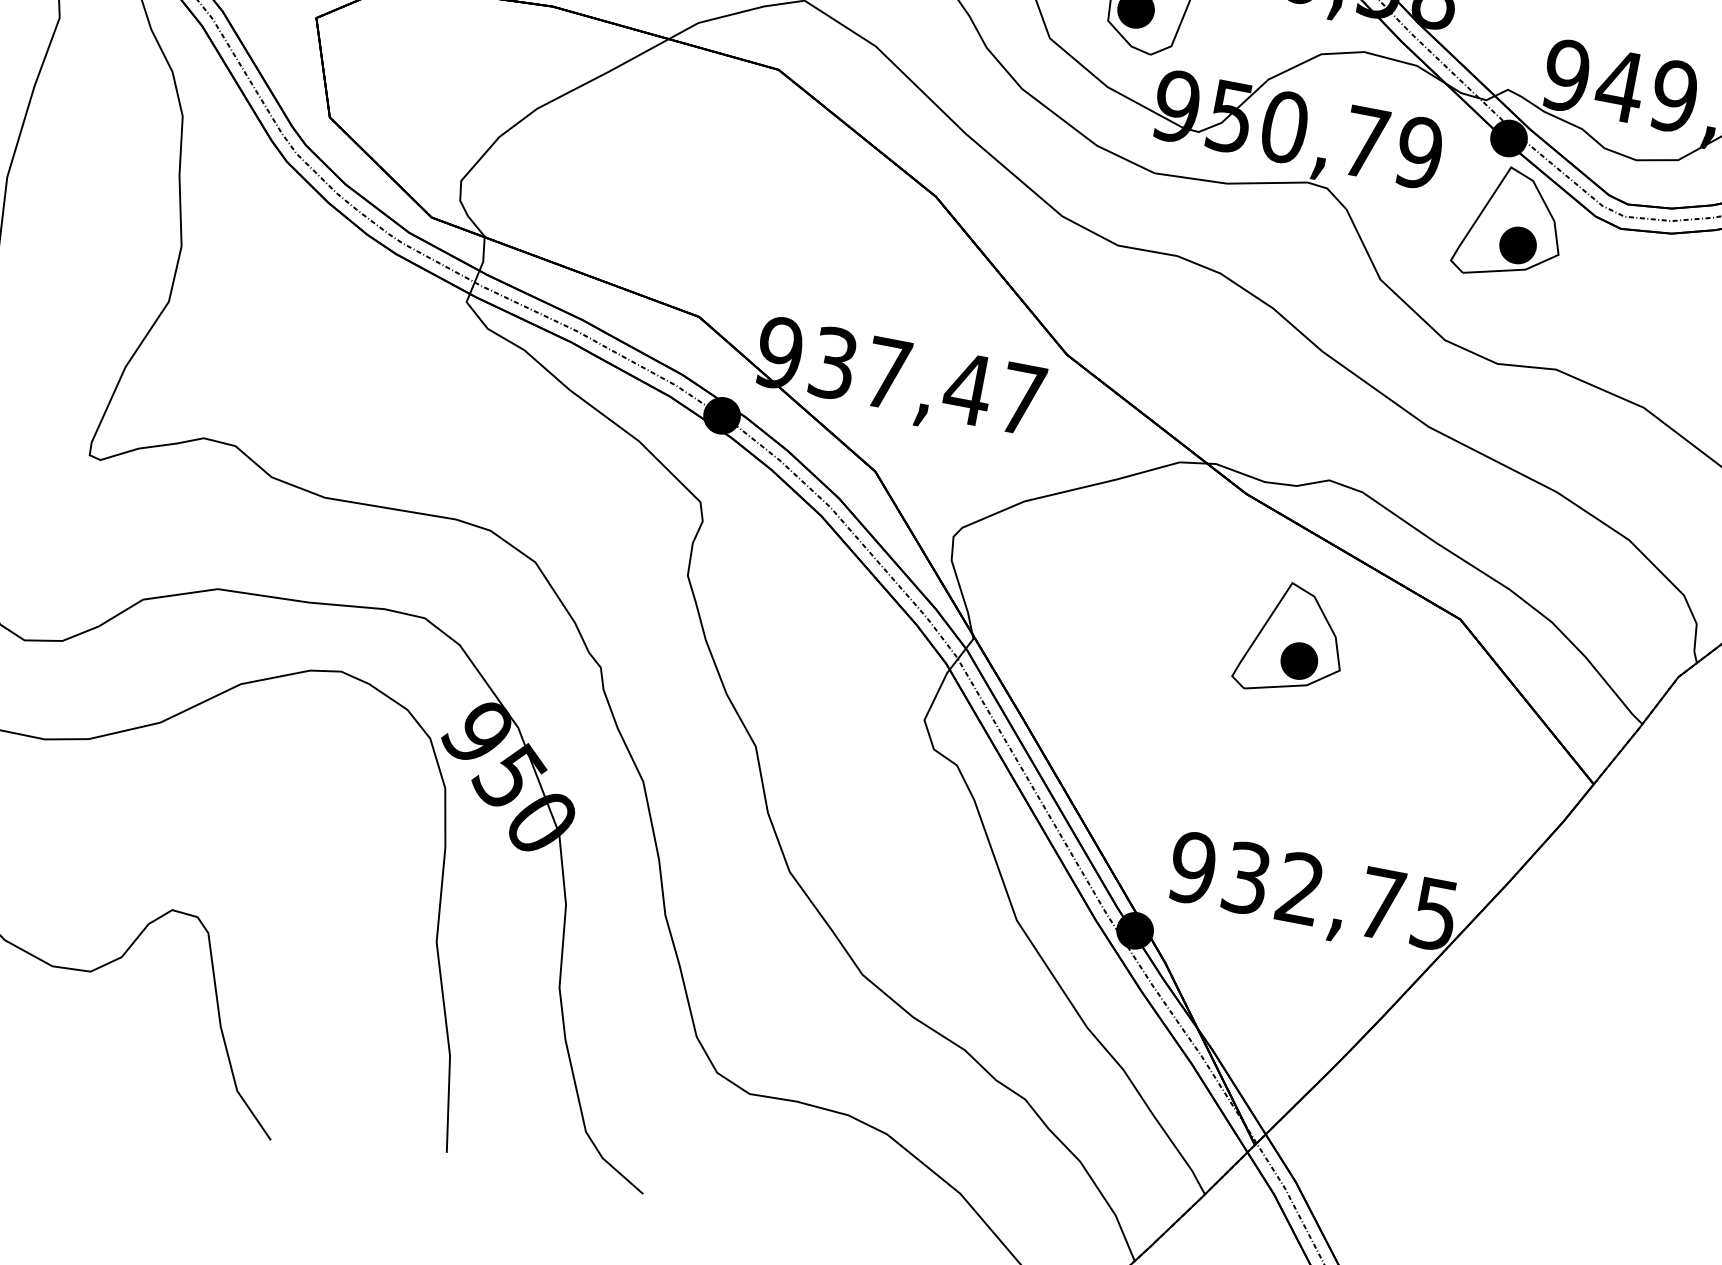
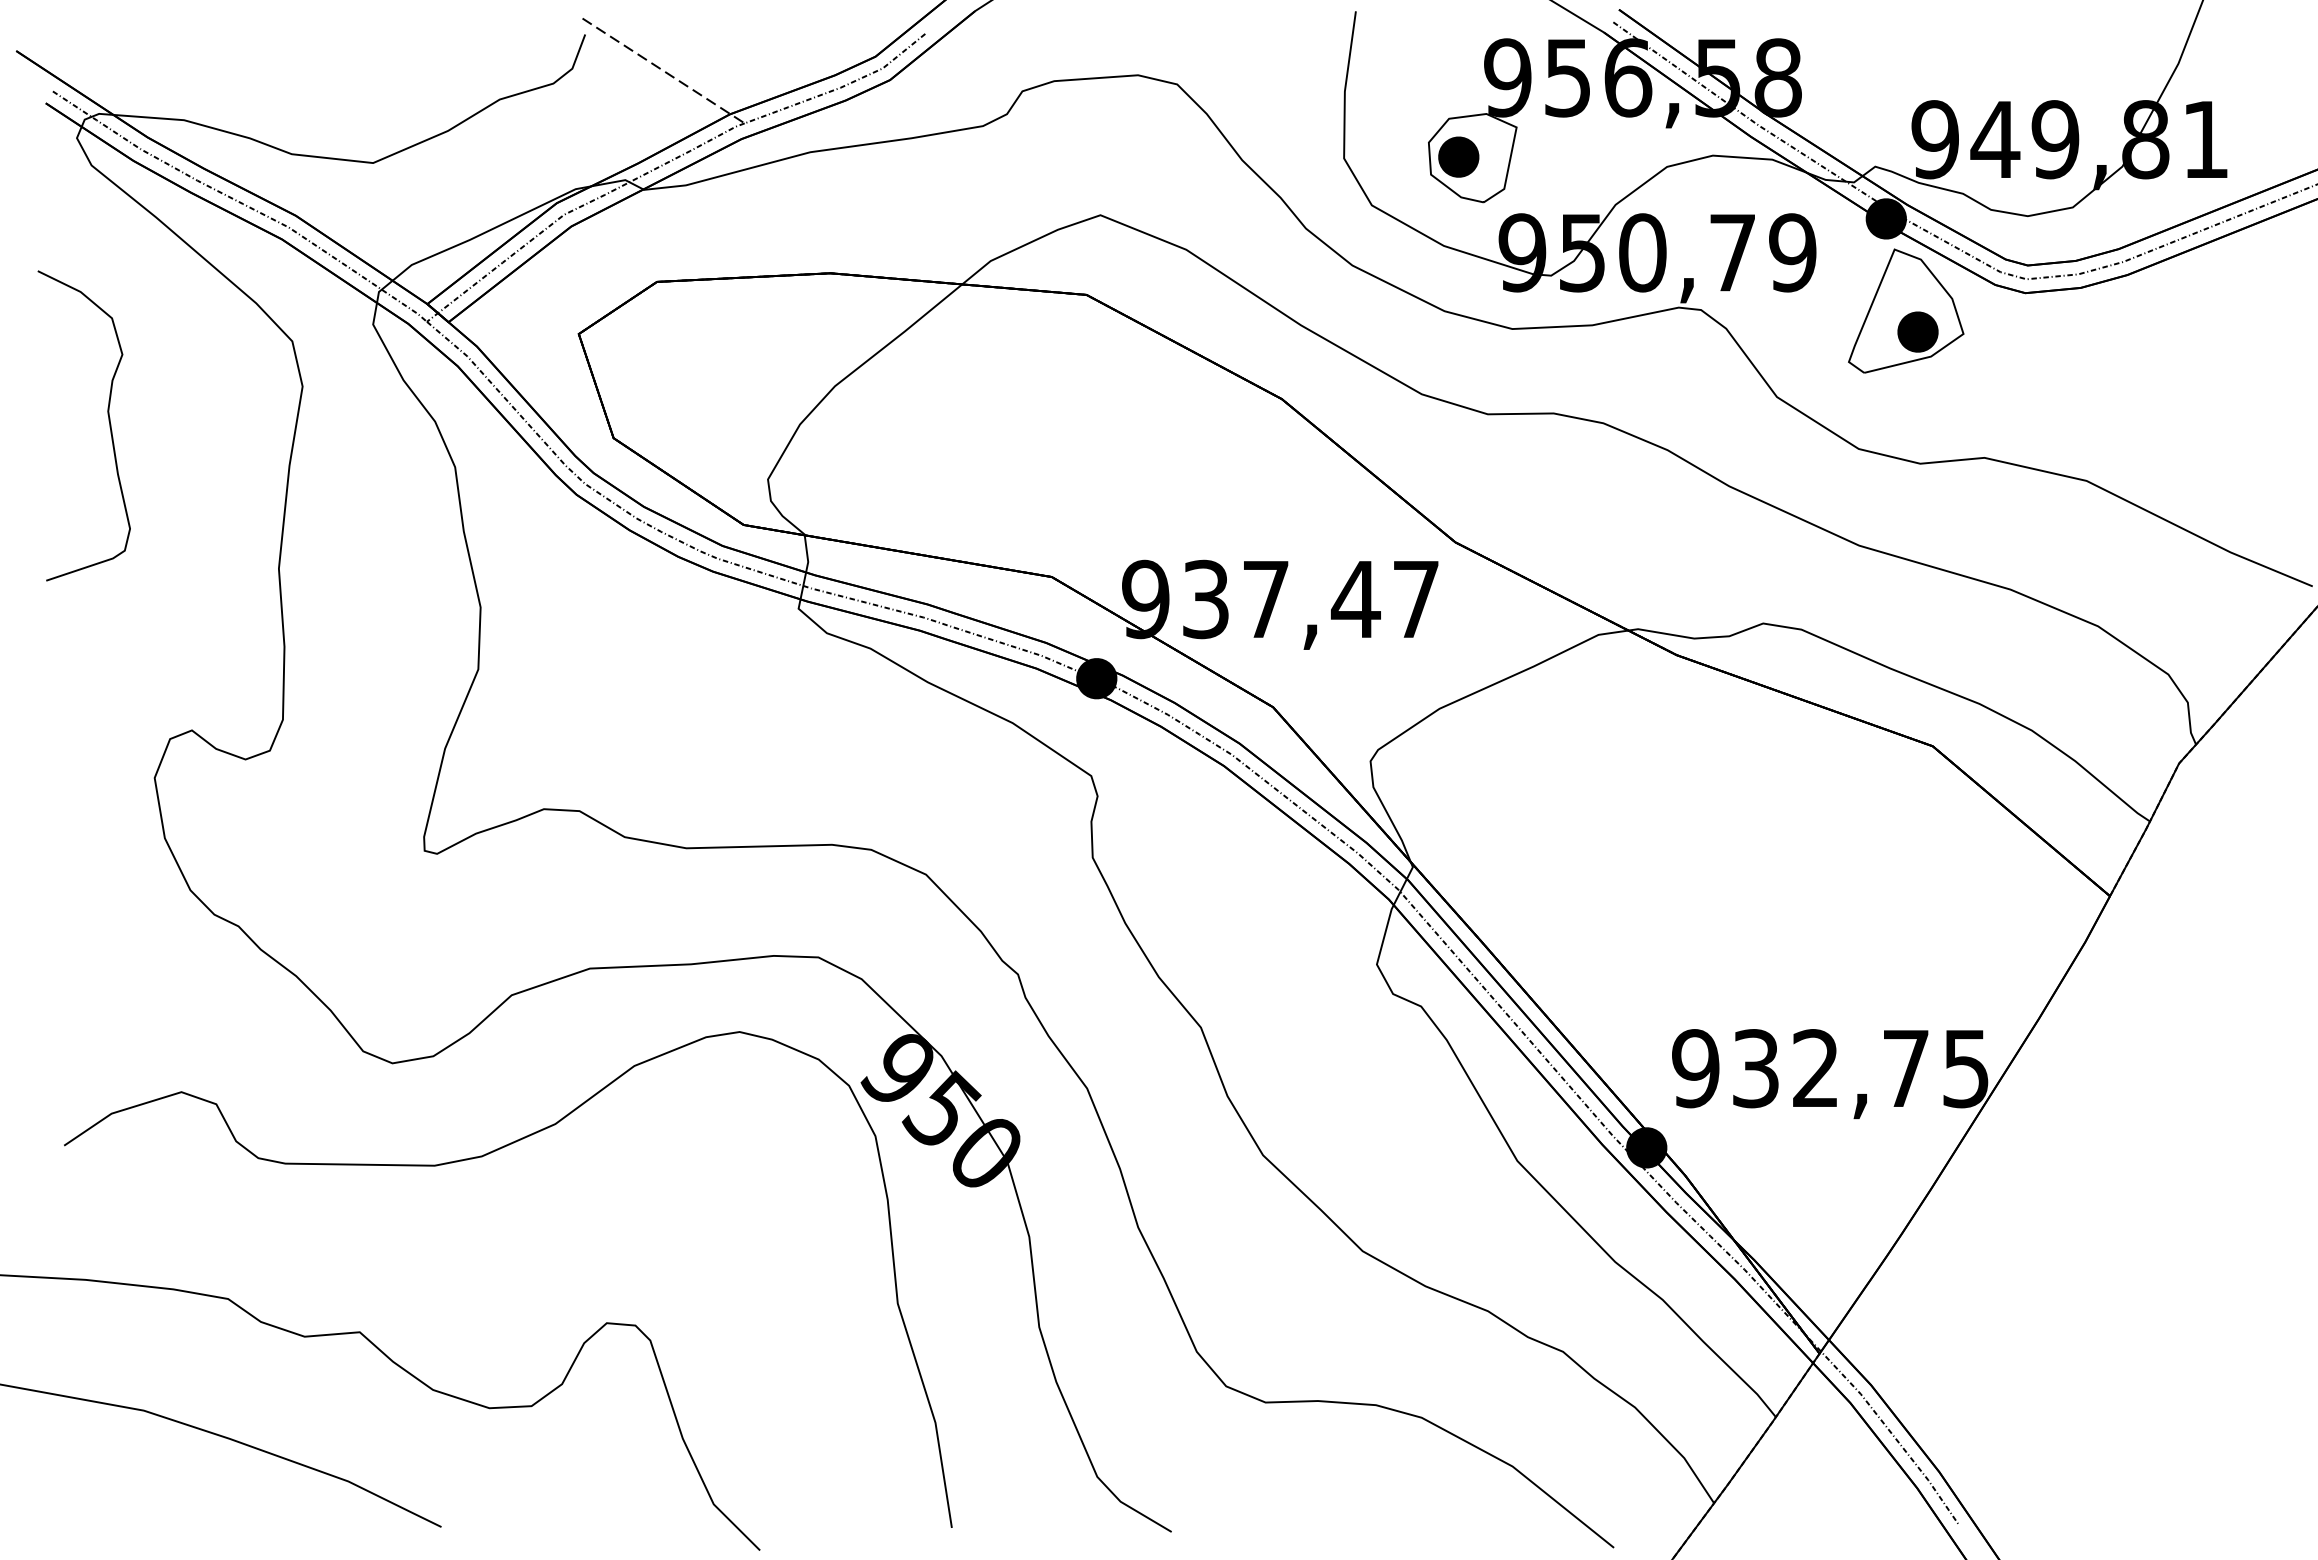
part: (1292, 639) -> (1756, 802), removed

